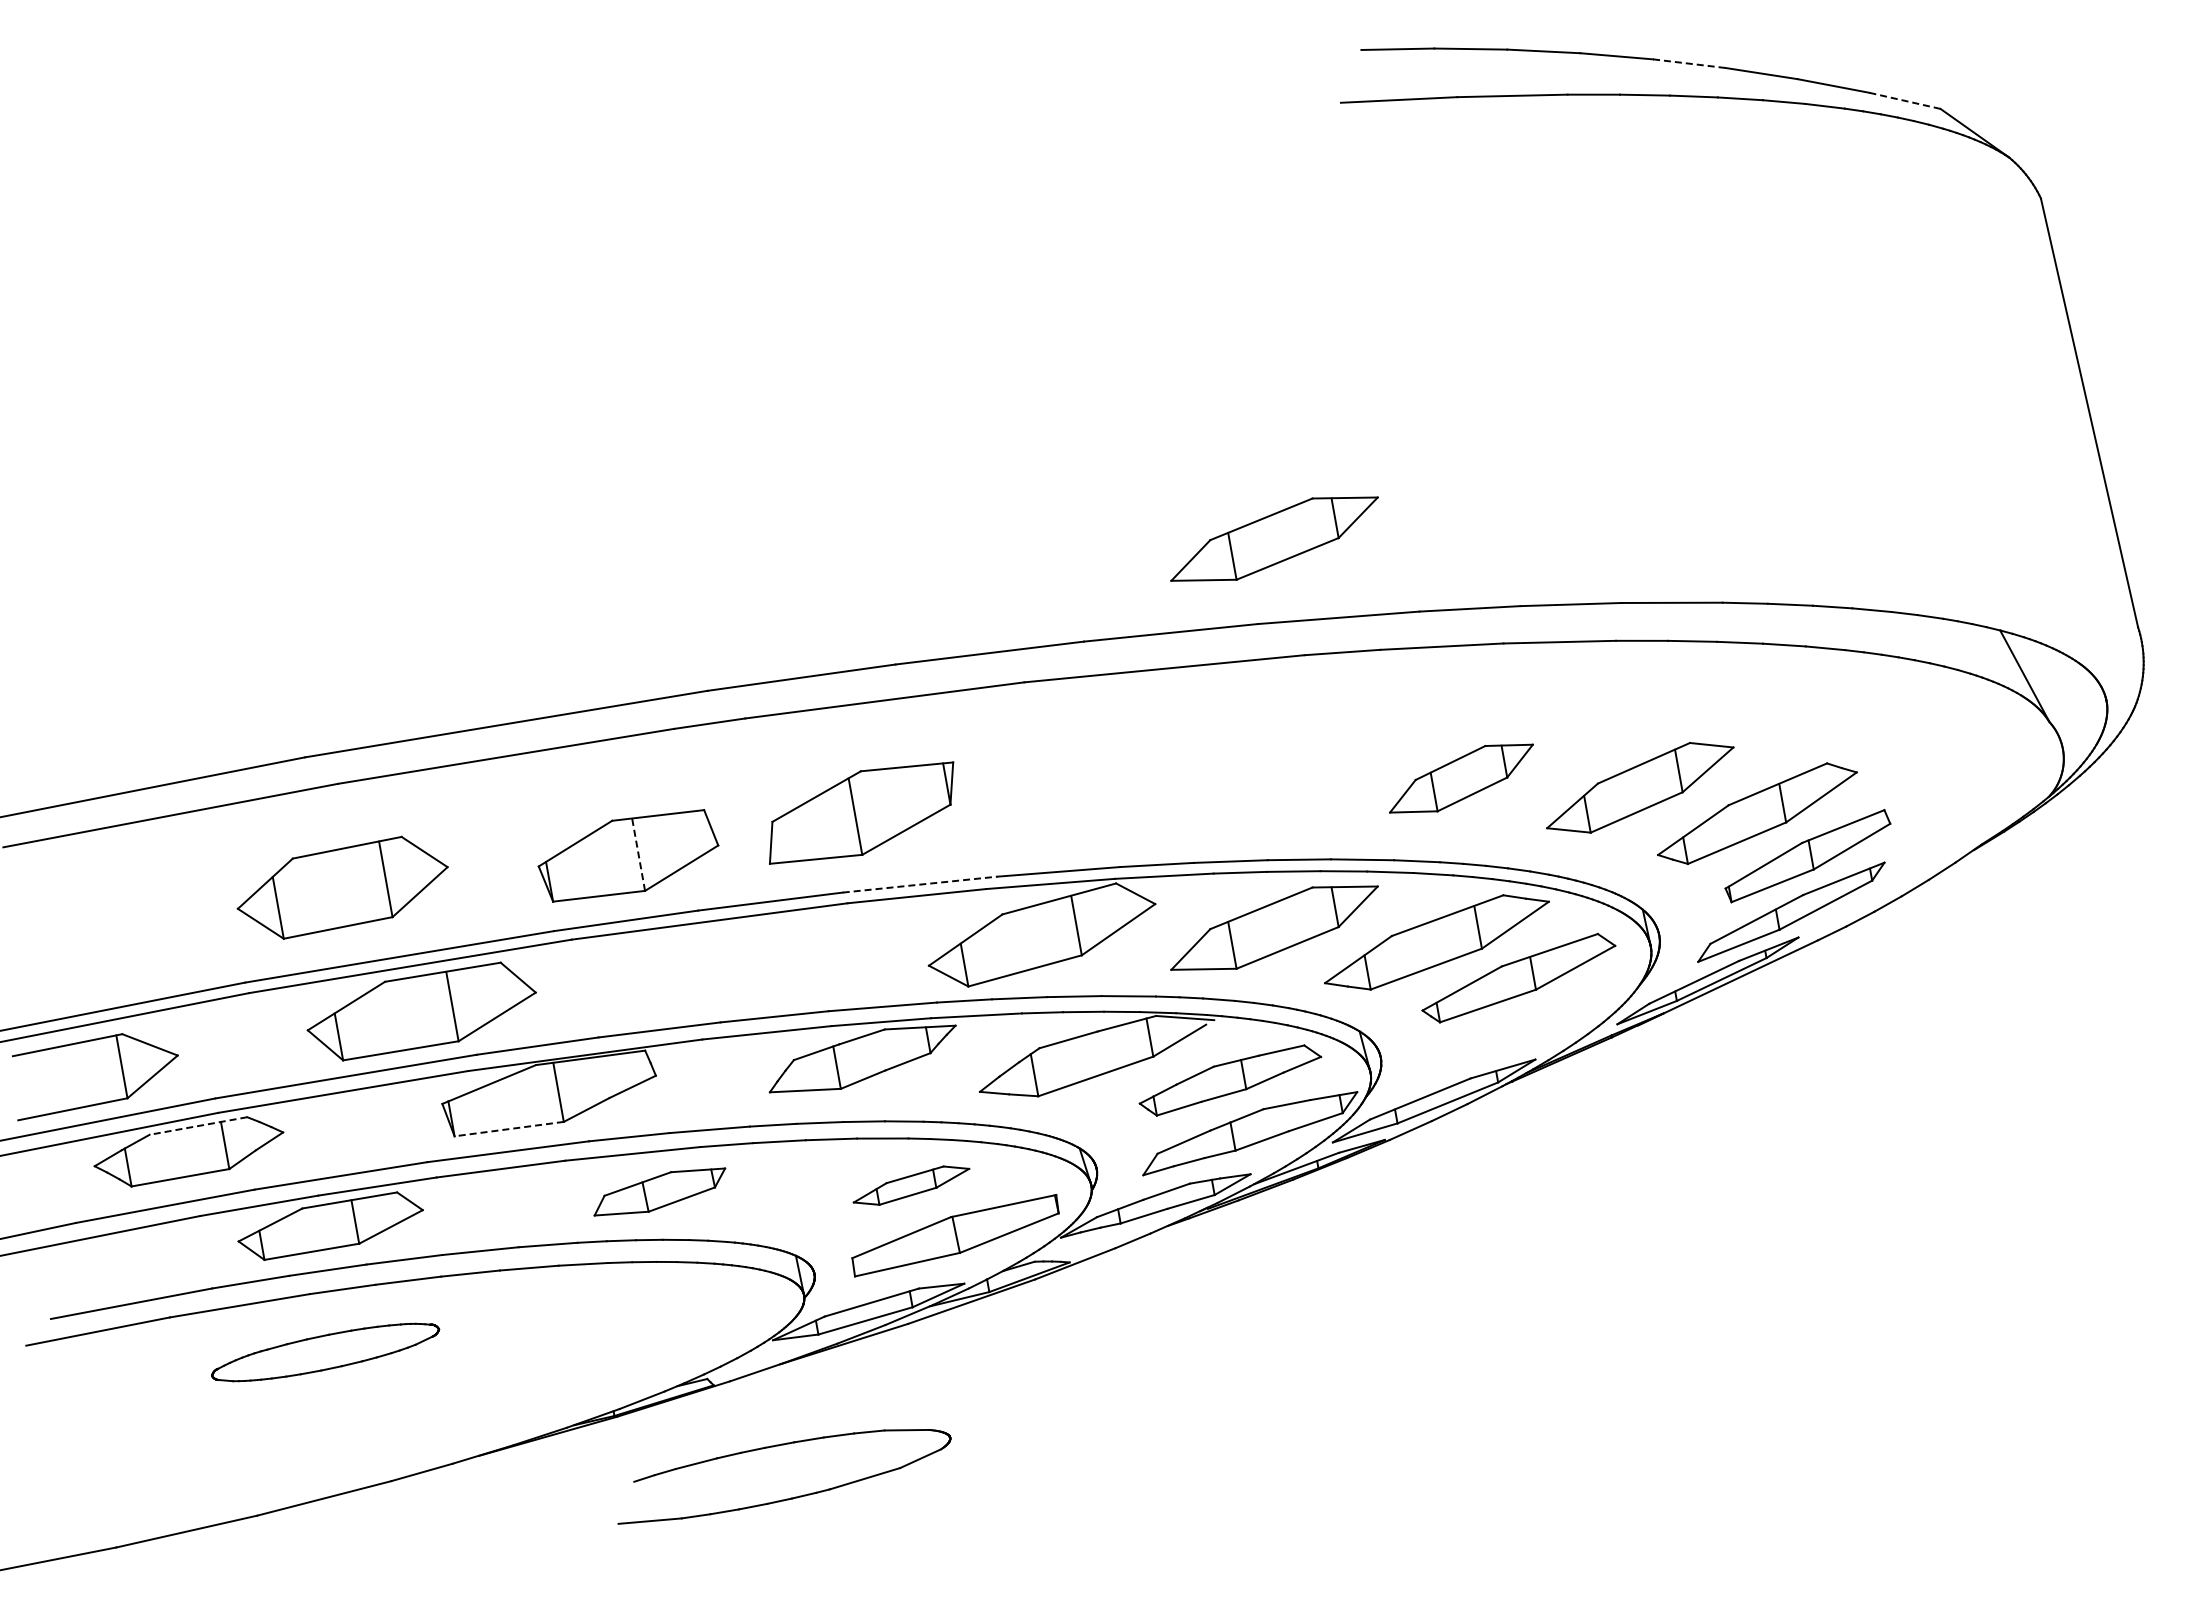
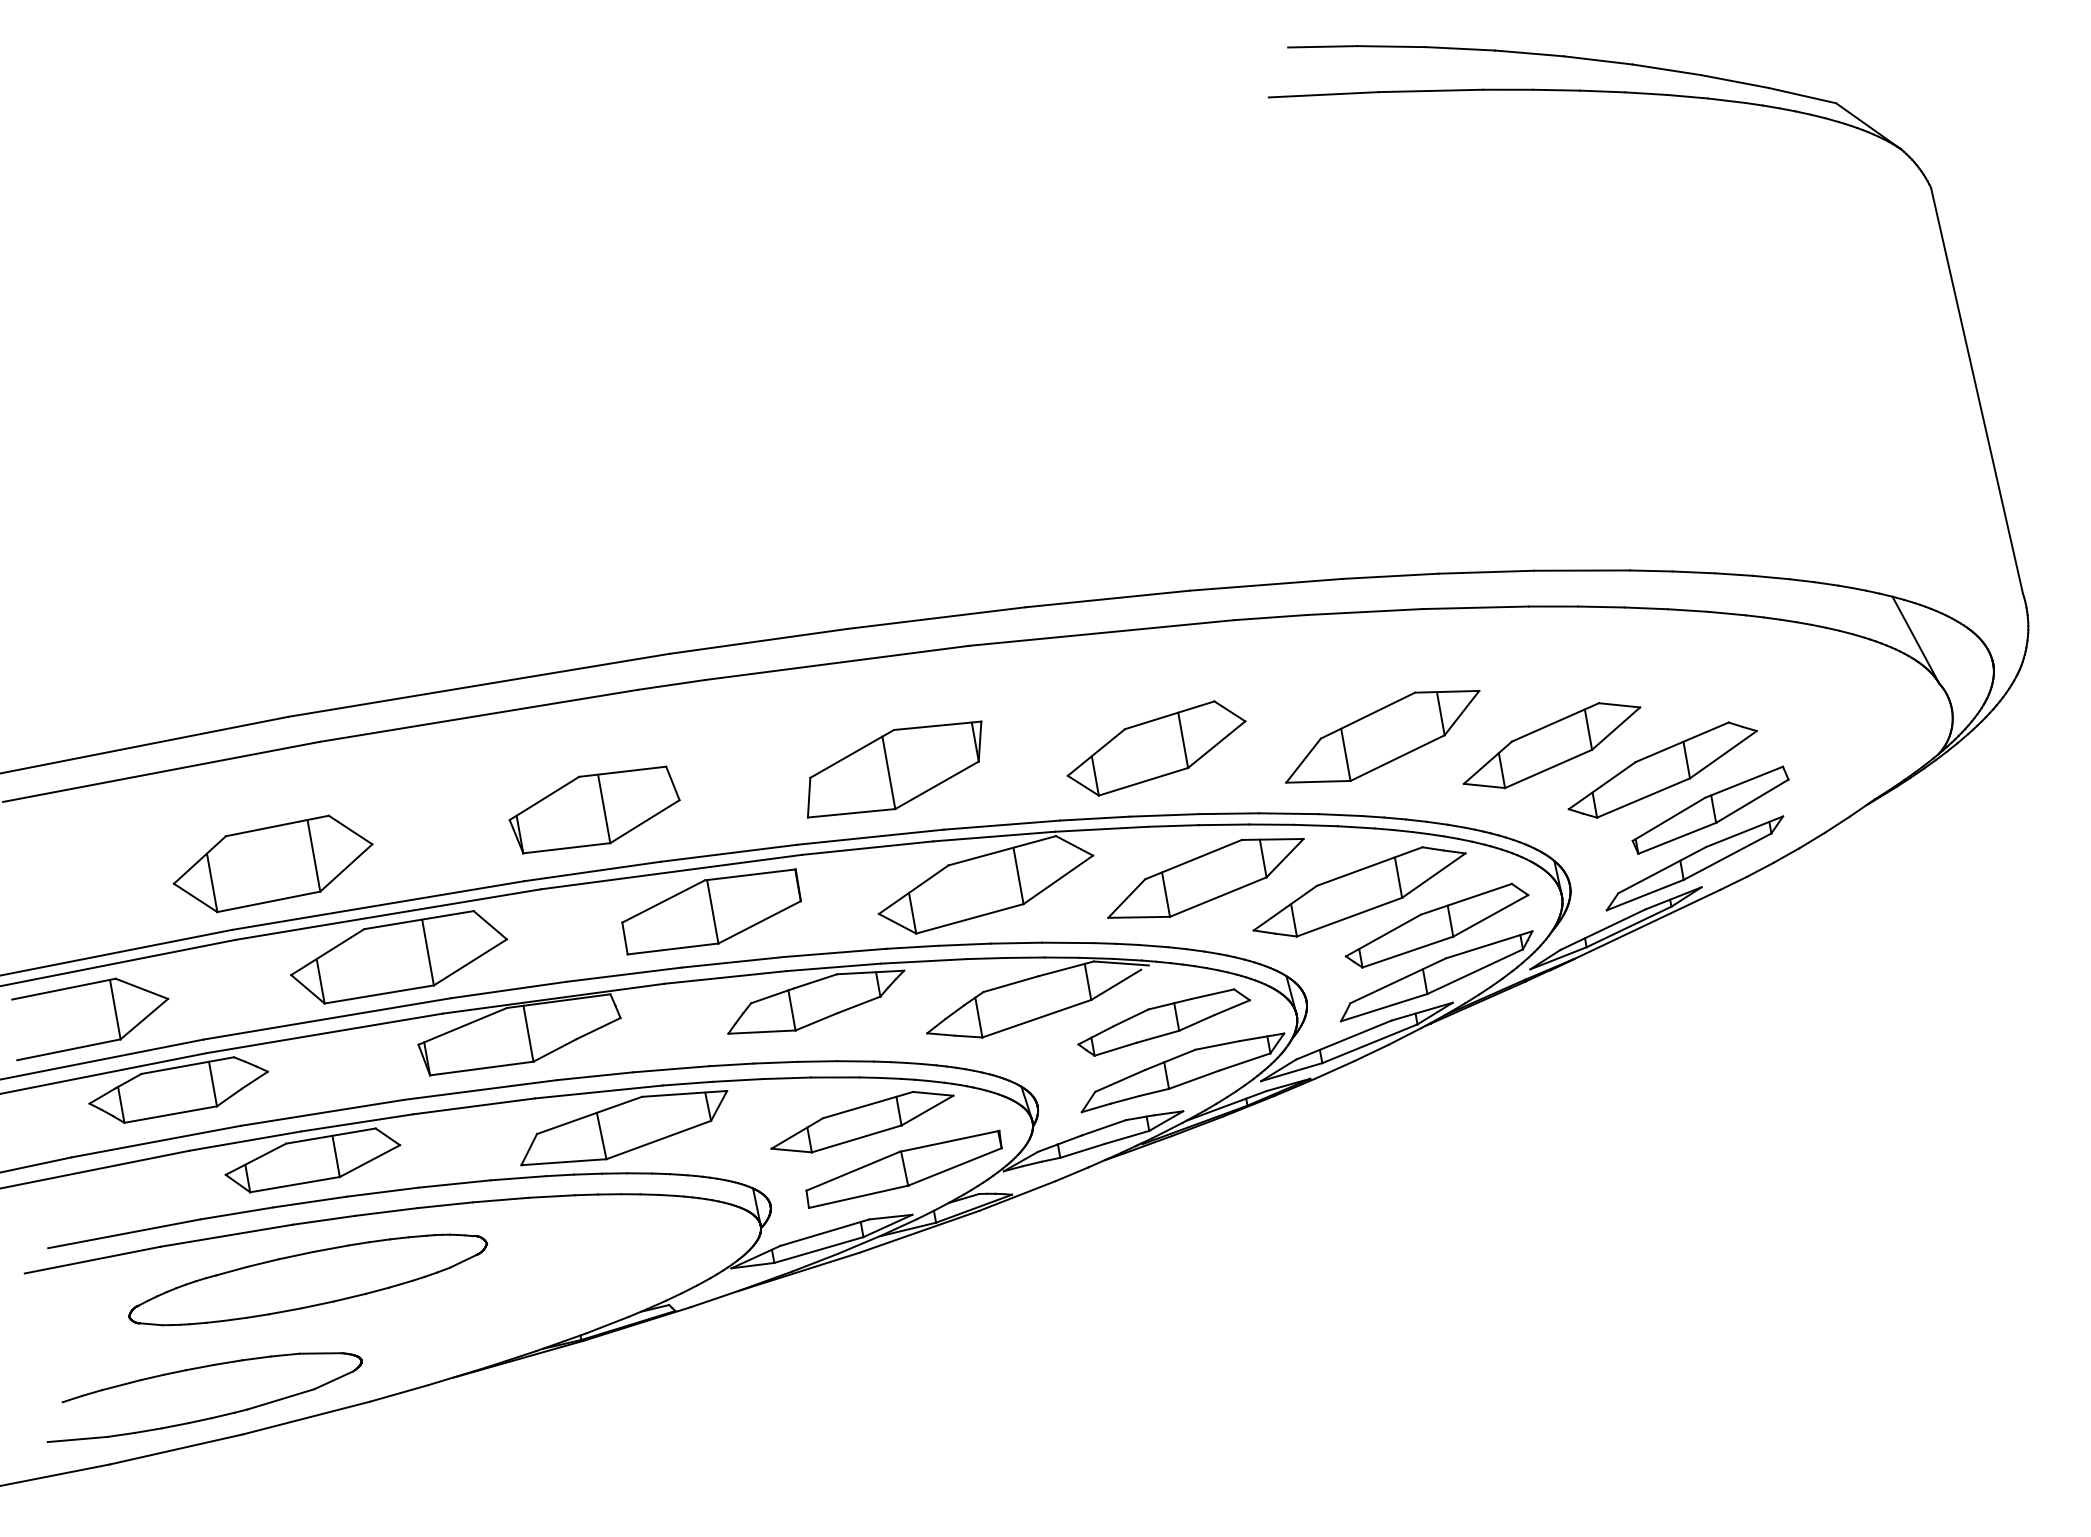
line: (1689, 63) -> (1598, 60), dashed -> solid
line: (1904, 100) -> (1801, 95), dashed -> solid
part: (1274, 538) -> (1205, 509), removed
part: (1461, 778) -> (1382, 736), size x1.43
part: (1222, 790) -> (1156, 748), added
part: (861, 812) -> (894, 768), moved
line: (638, 854) -> (604, 808), dashed -> solid
line: (920, 884) -> (870, 837), dashed -> solid
part: (342, 887) -> (272, 863), moved
part: (751, 963) -> (711, 911), added
part: (1518, 1031) -> (1436, 976), added
line: (198, 1126) -> (187, 1066), dashed -> solid
line: (508, 1129) -> (481, 1068), dashed -> solid
part: (911, 1185) -> (862, 1121), size x1.67
part: (659, 1191) -> (623, 1127), size x1.67
part: (325, 1352) -> (307, 1279), size x1.67
part: (790, 1497) -> (210, 1417), moved

